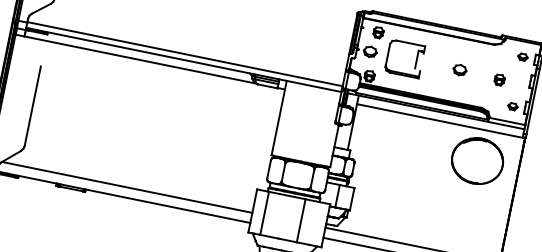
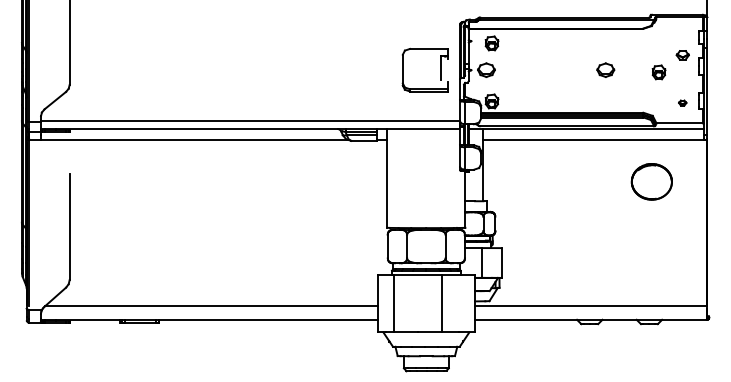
part: (522, 57) -> (682, 55), moved
part: (416, 60) -> (440, 69), moved
part: (512, 106) -> (682, 102), size x0.6
part: (477, 160) -> (651, 181), size x0.6

